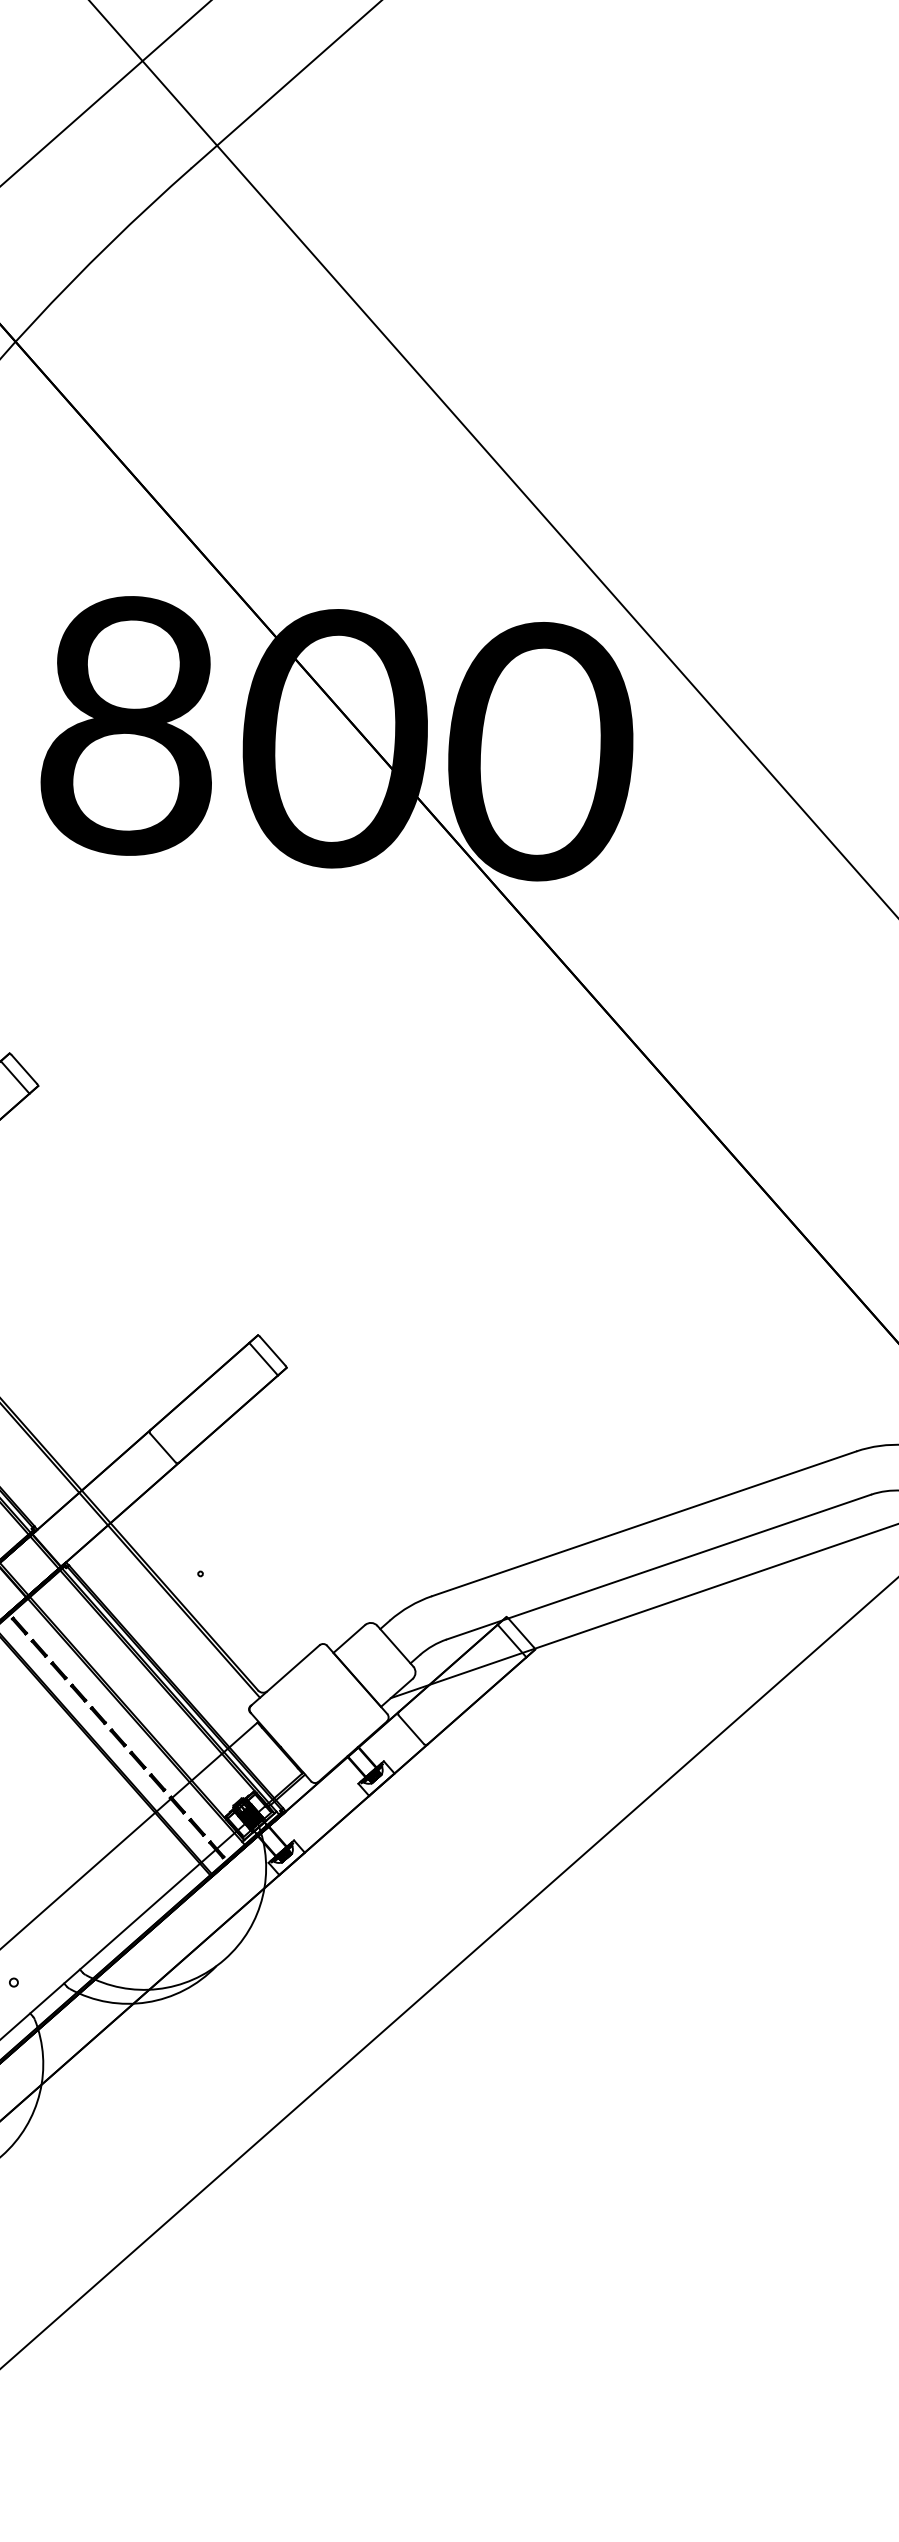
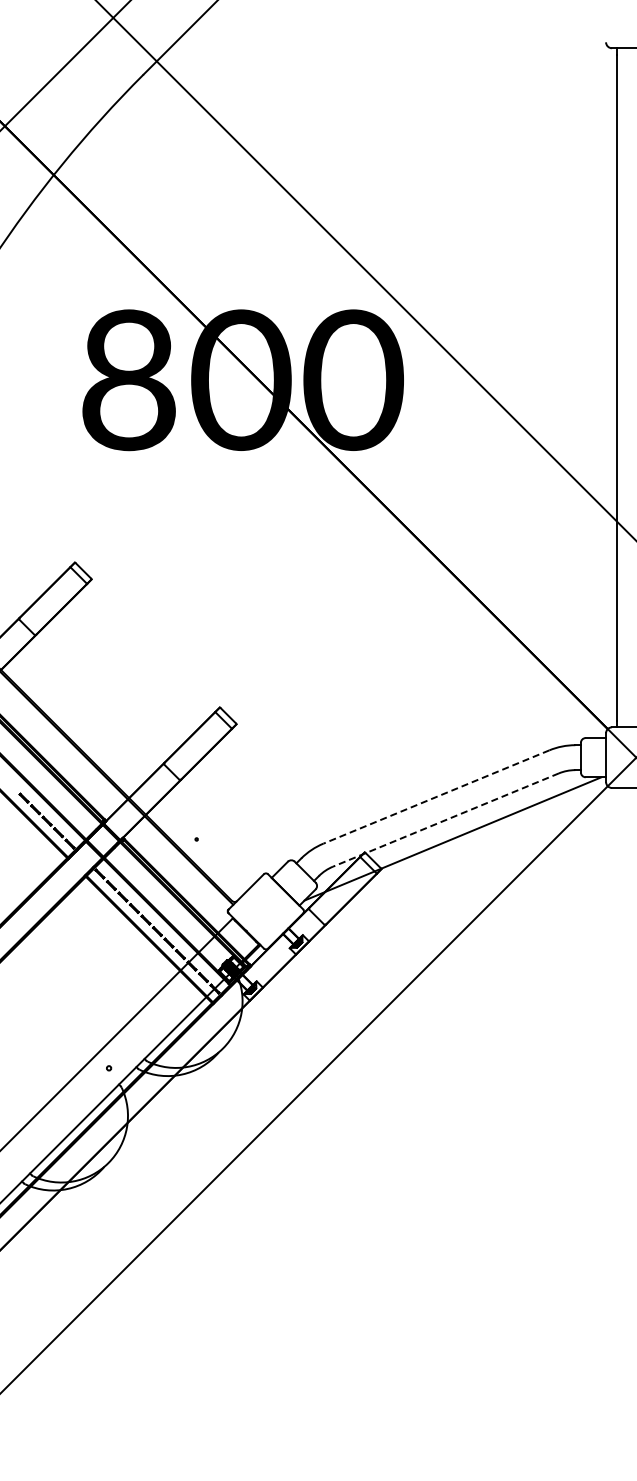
line: (642, 1524) -> (435, 797), solid -> dashed
line: (658, 1567) -> (445, 820), solid -> dashed

